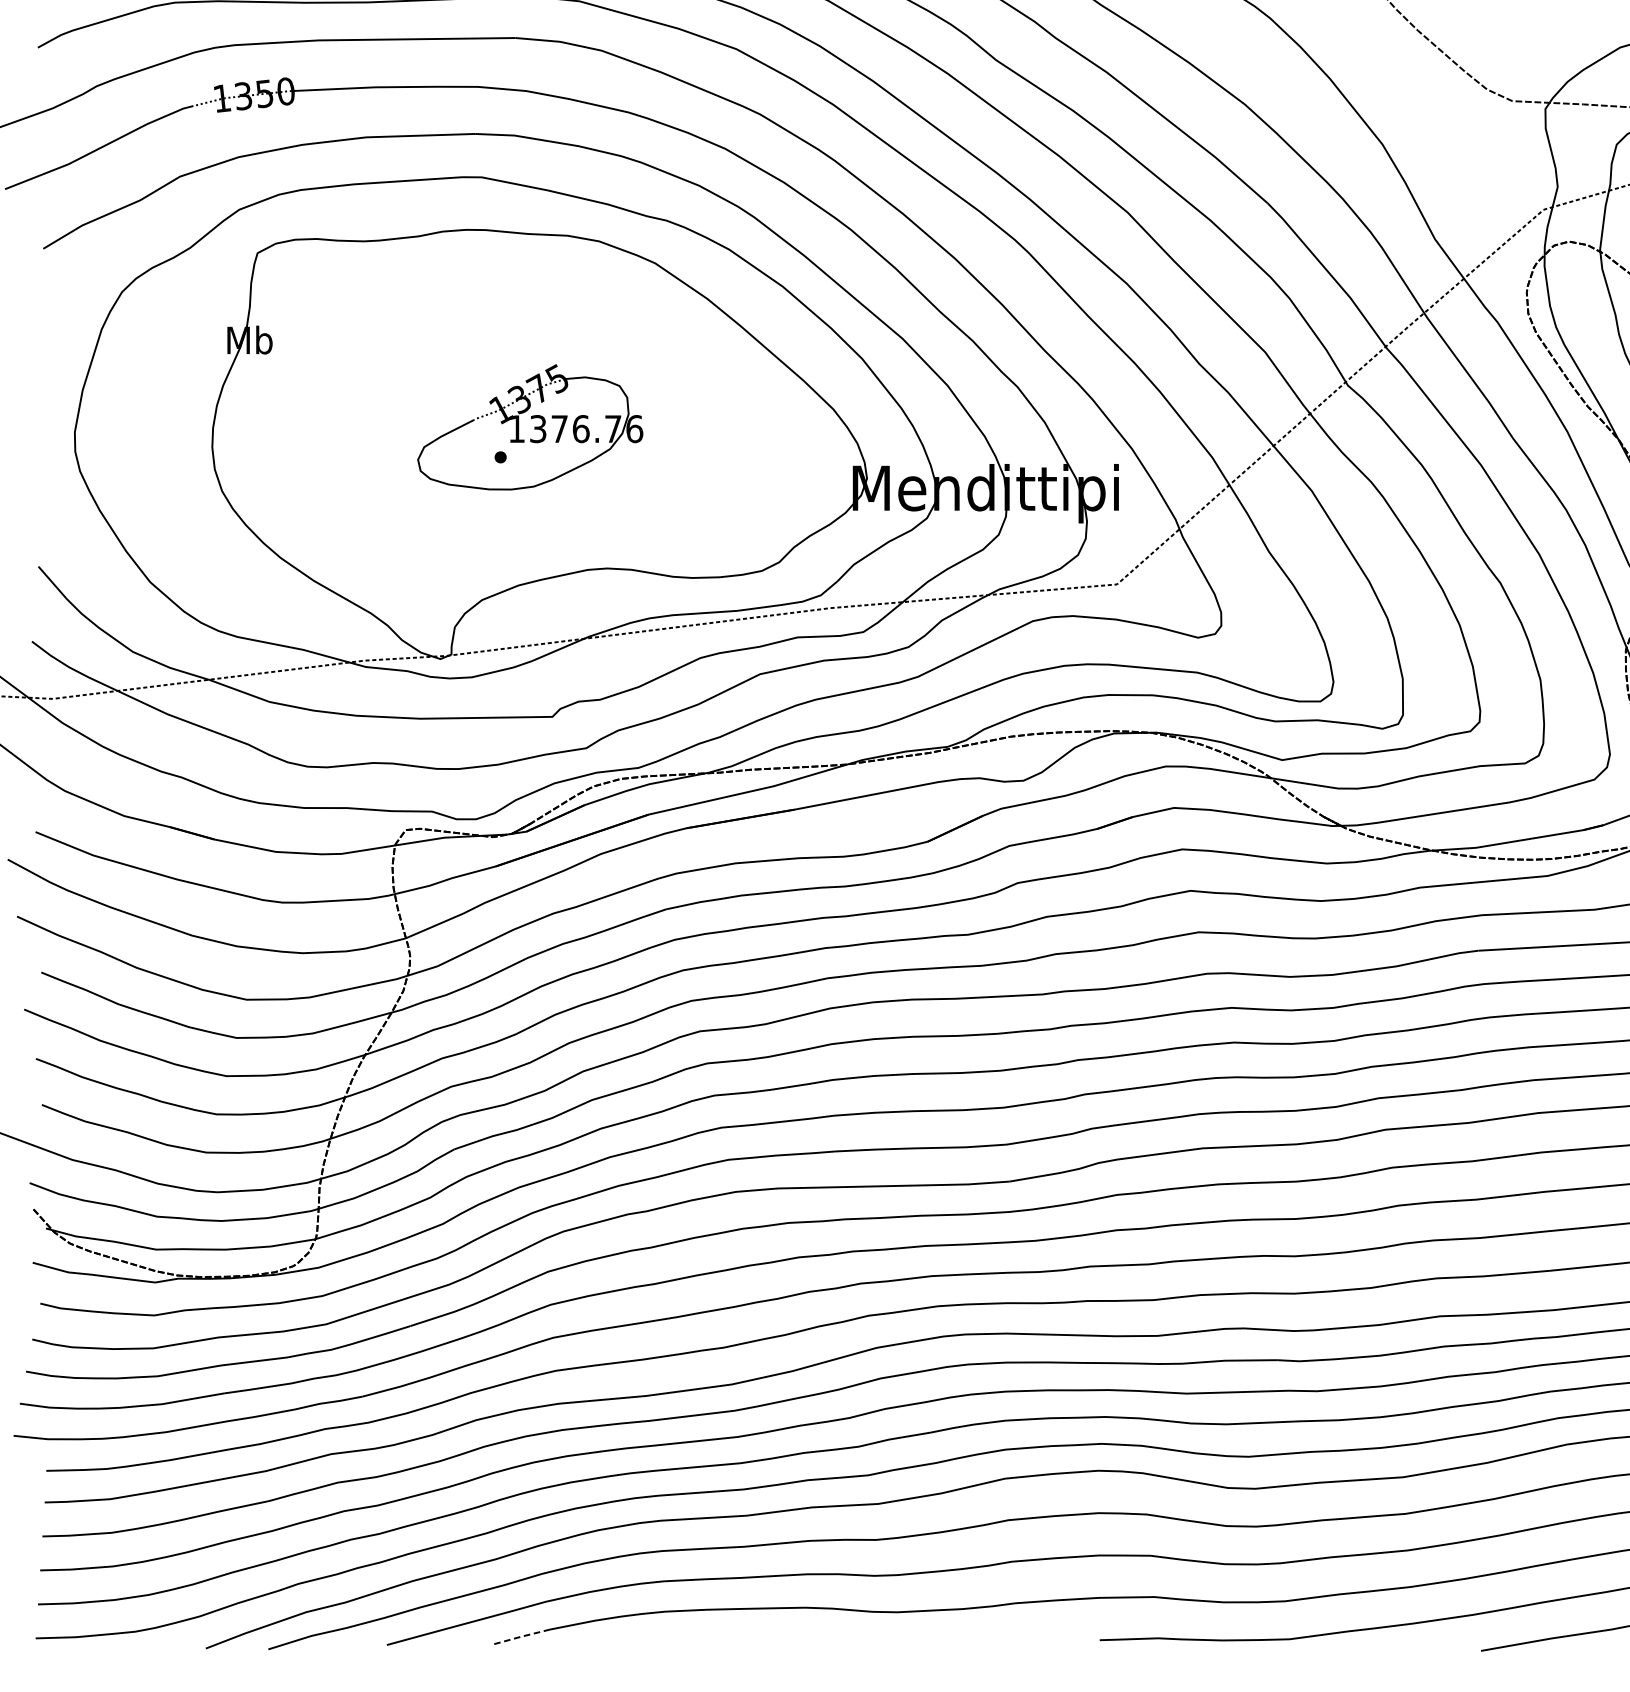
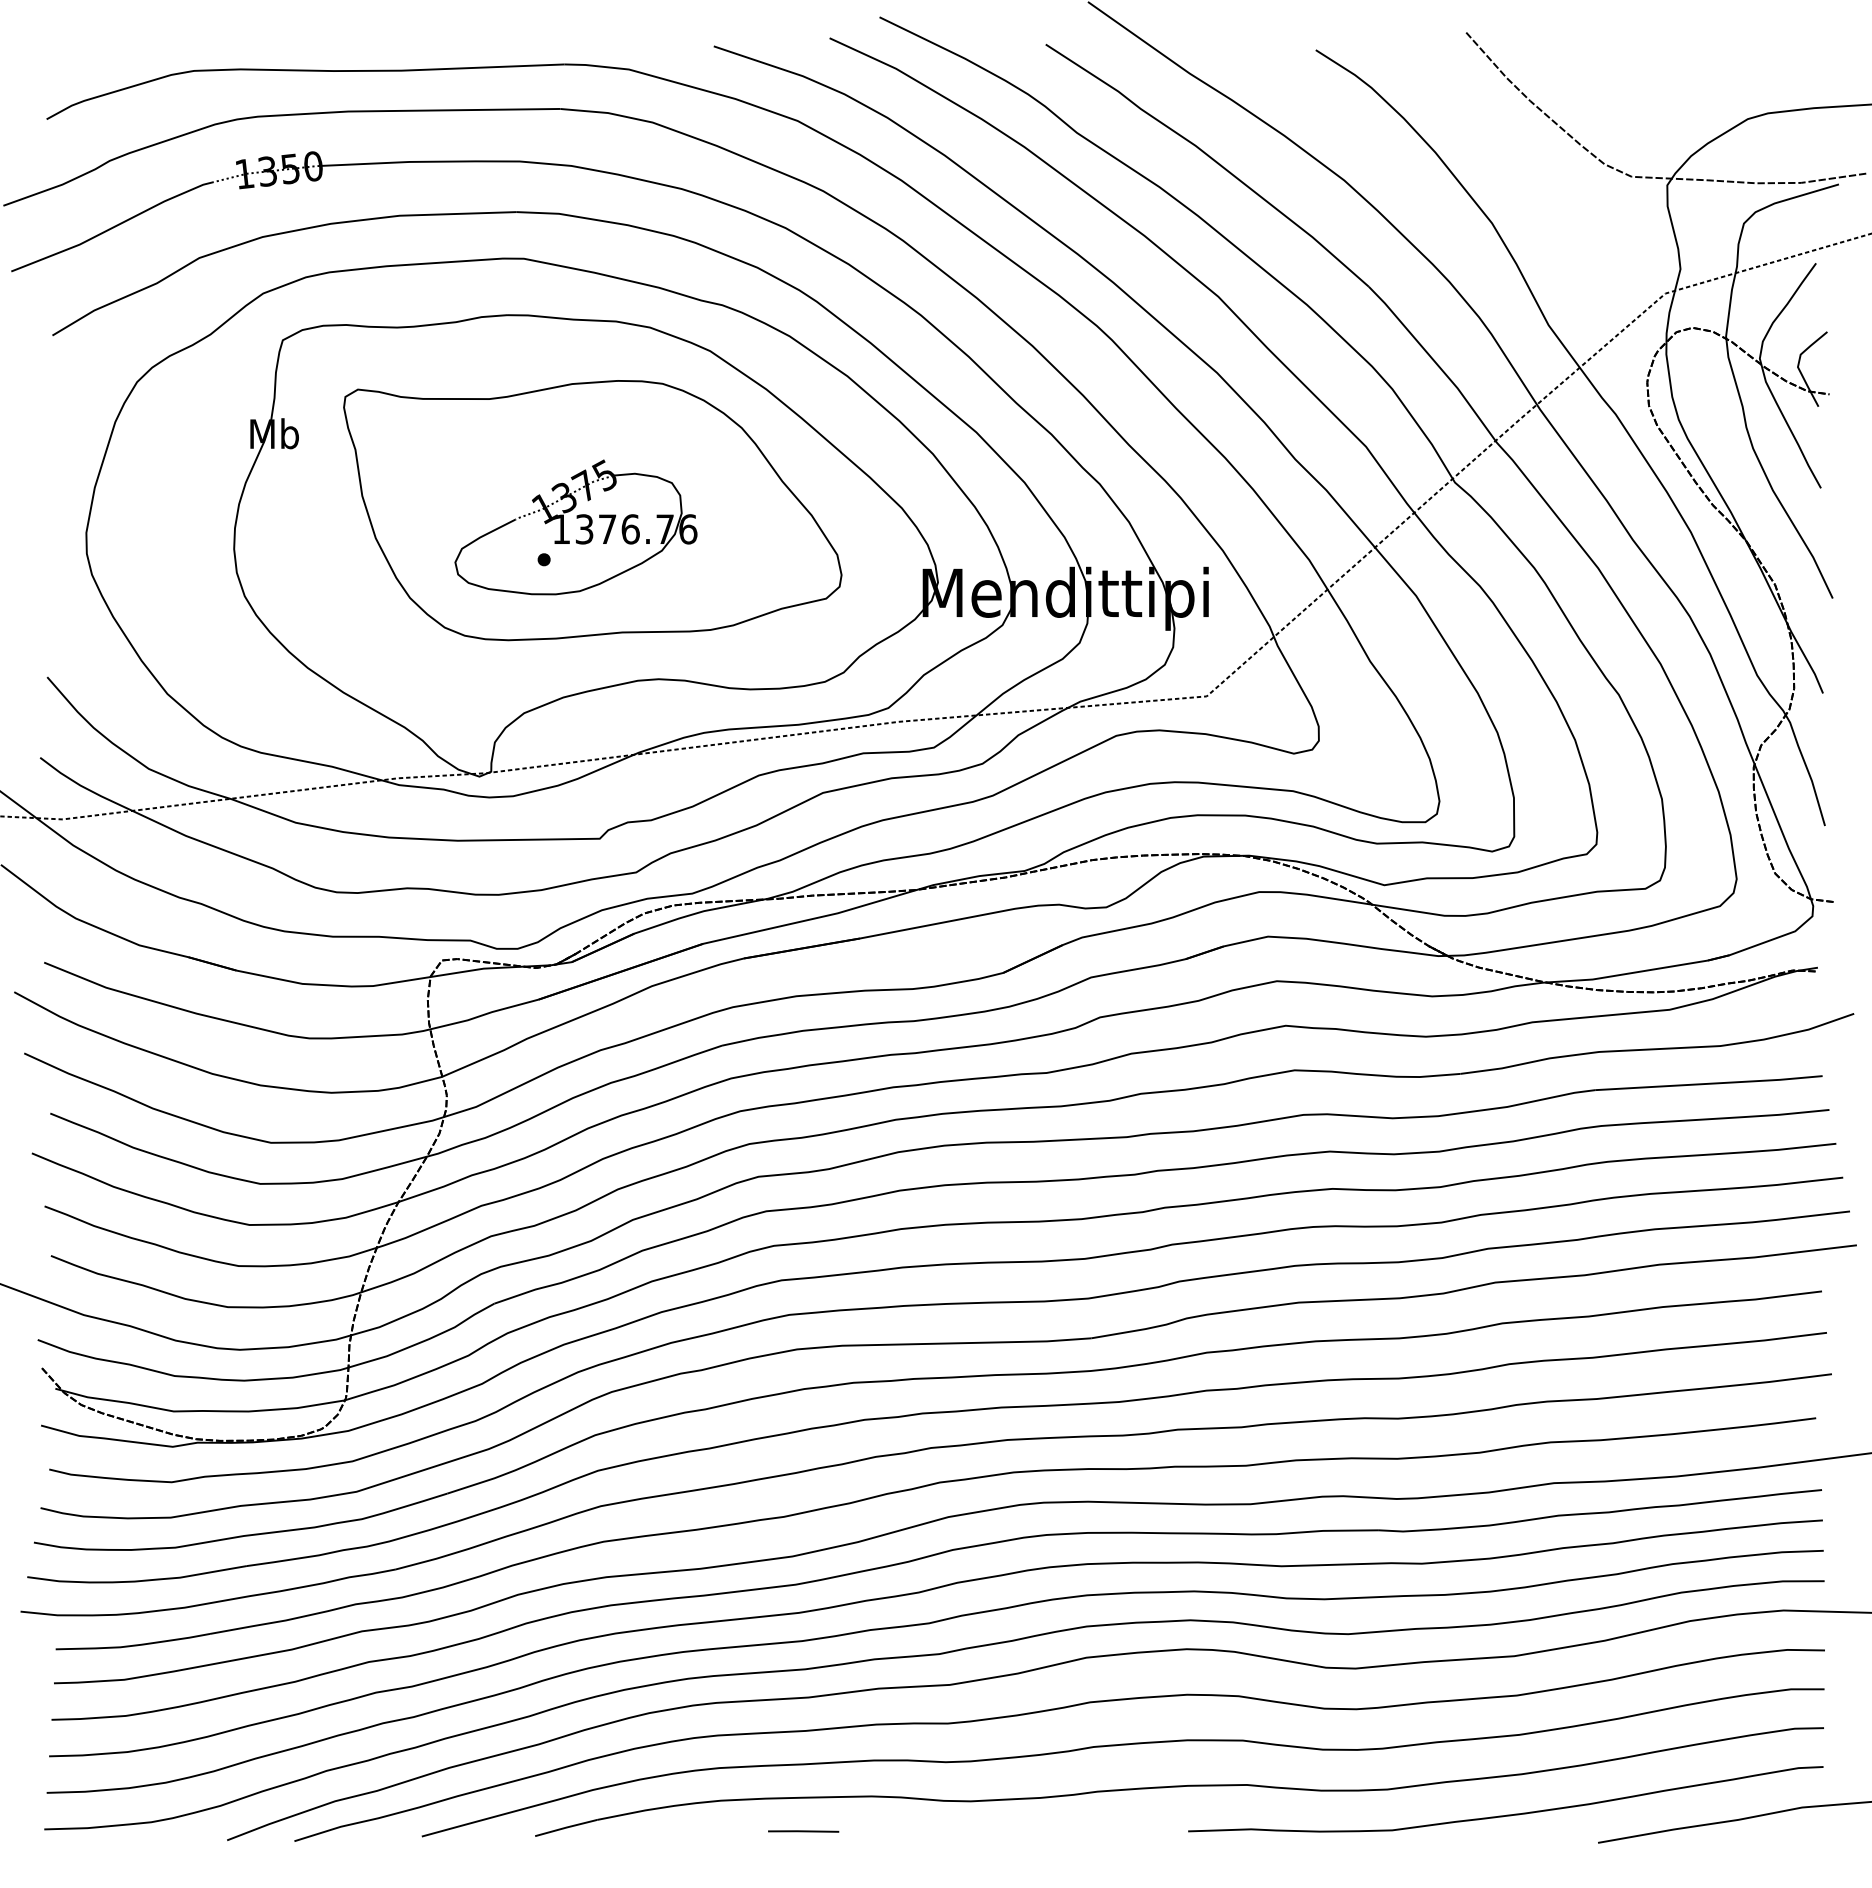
part: (545, 411) -> (592, 510), added
line: (521, 1636) -> (566, 1827), dashed -> solid
line: (741, 1640) -> (803, 1831), added

